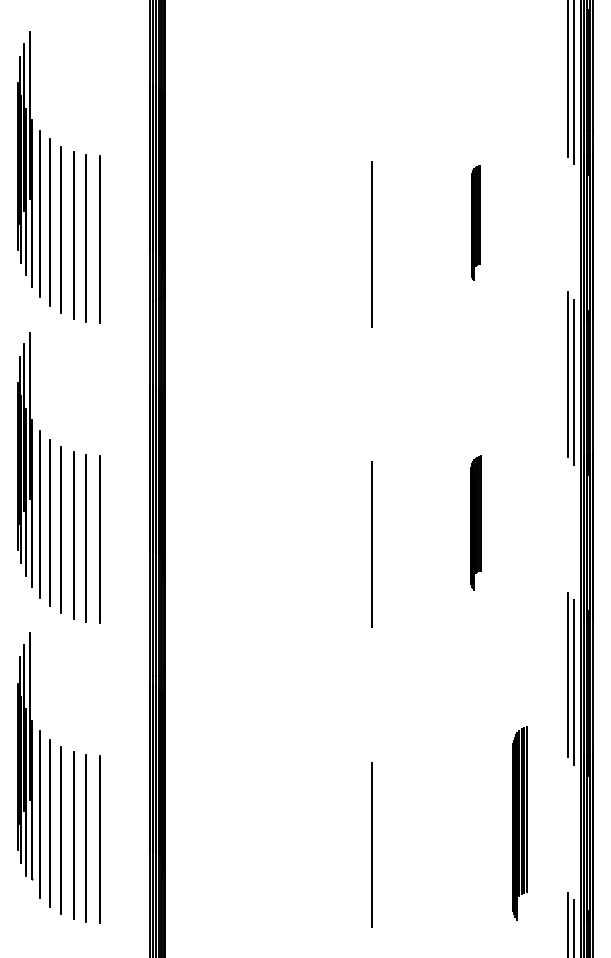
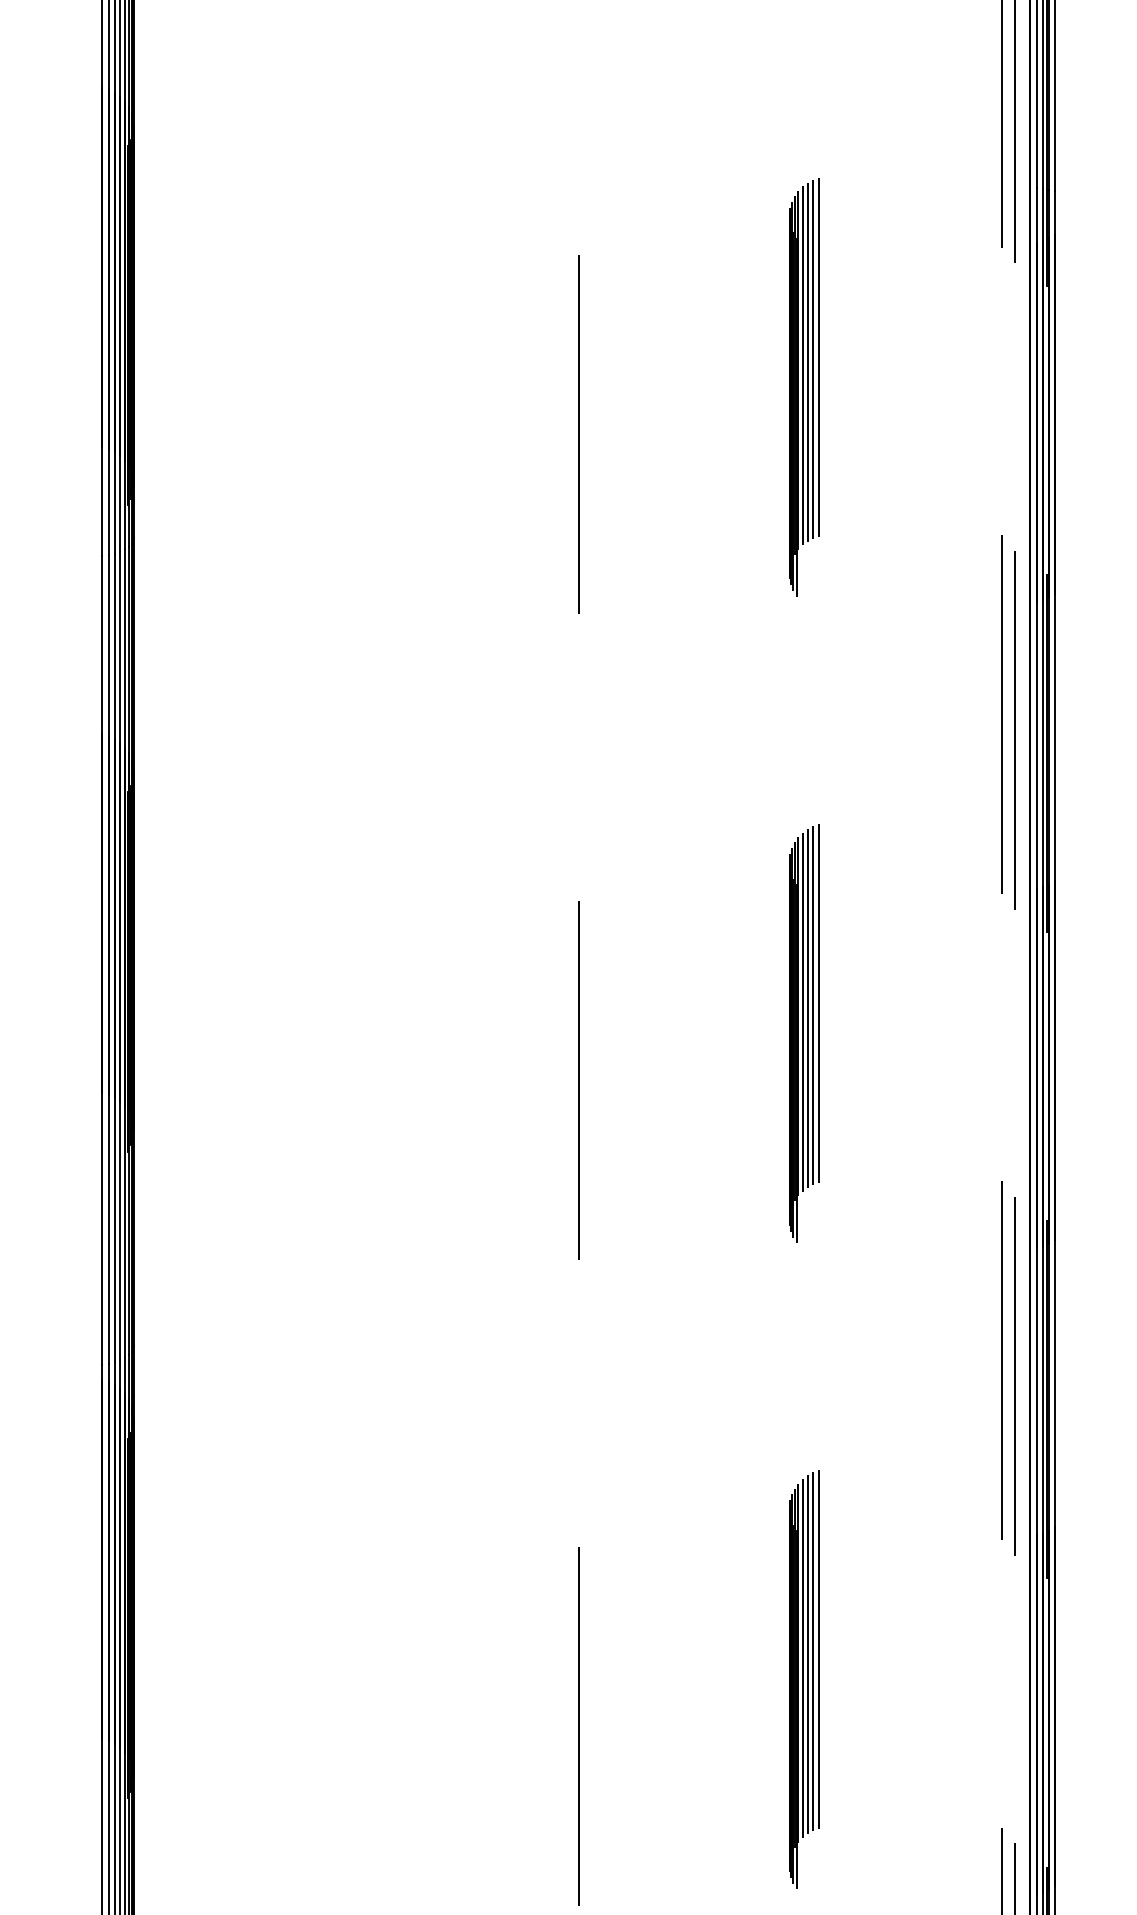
part: (475, 222) -> (802, 386), size x1.67
part: (475, 522) -> (802, 1032), size x1.43
part: (519, 823) -> (802, 1680), moved

